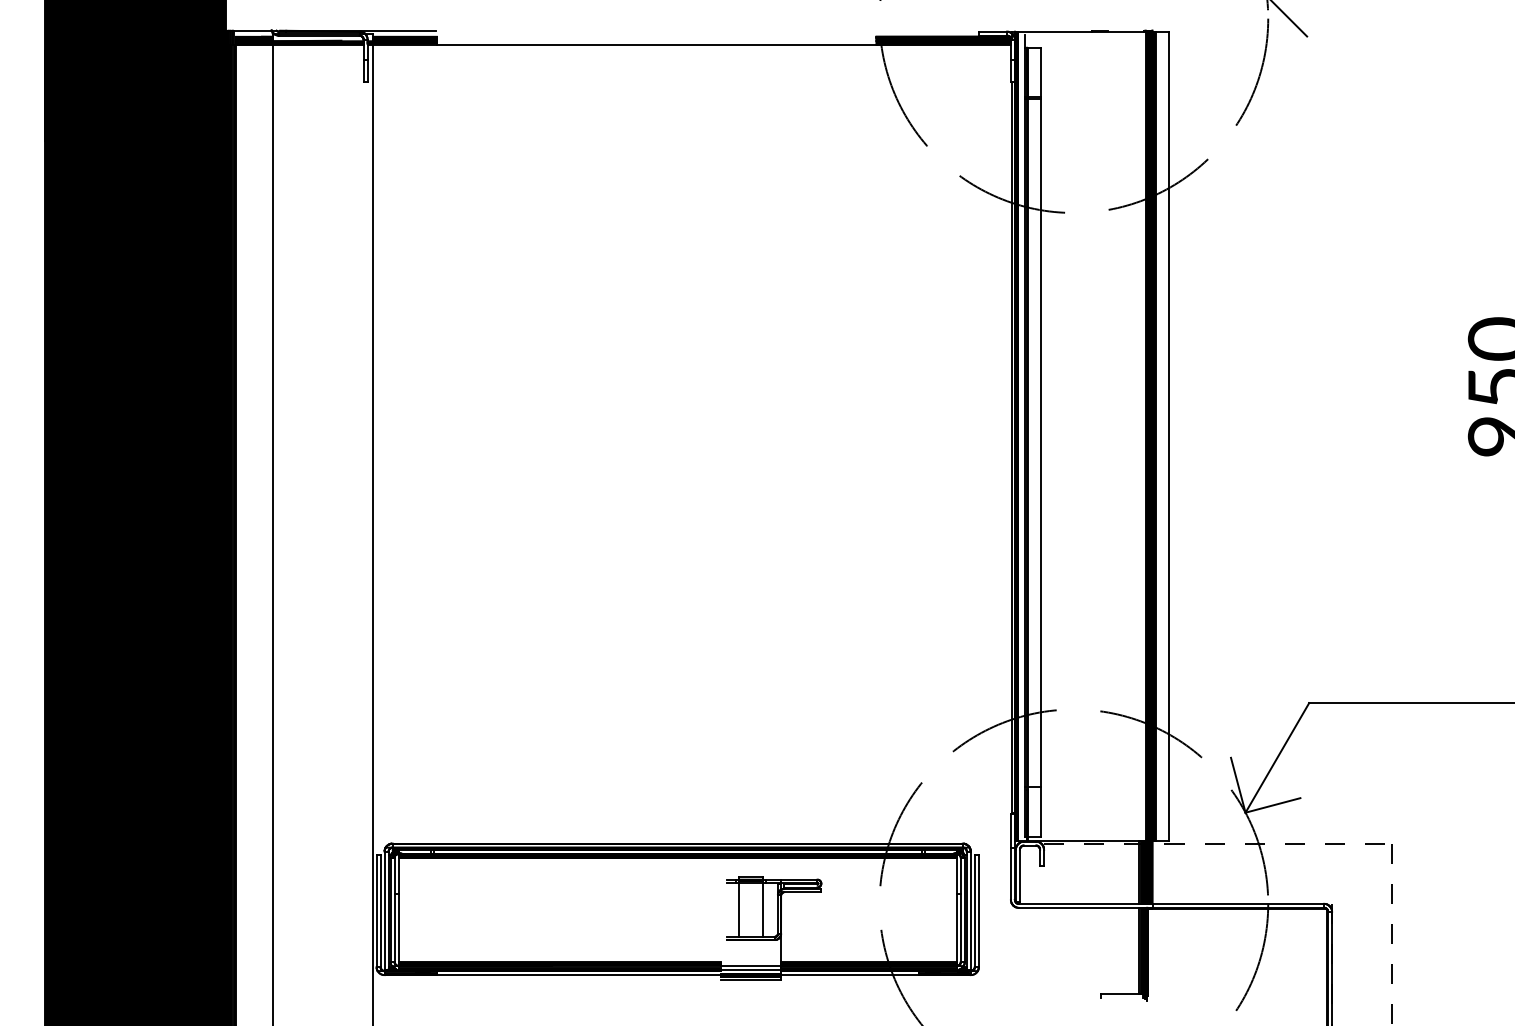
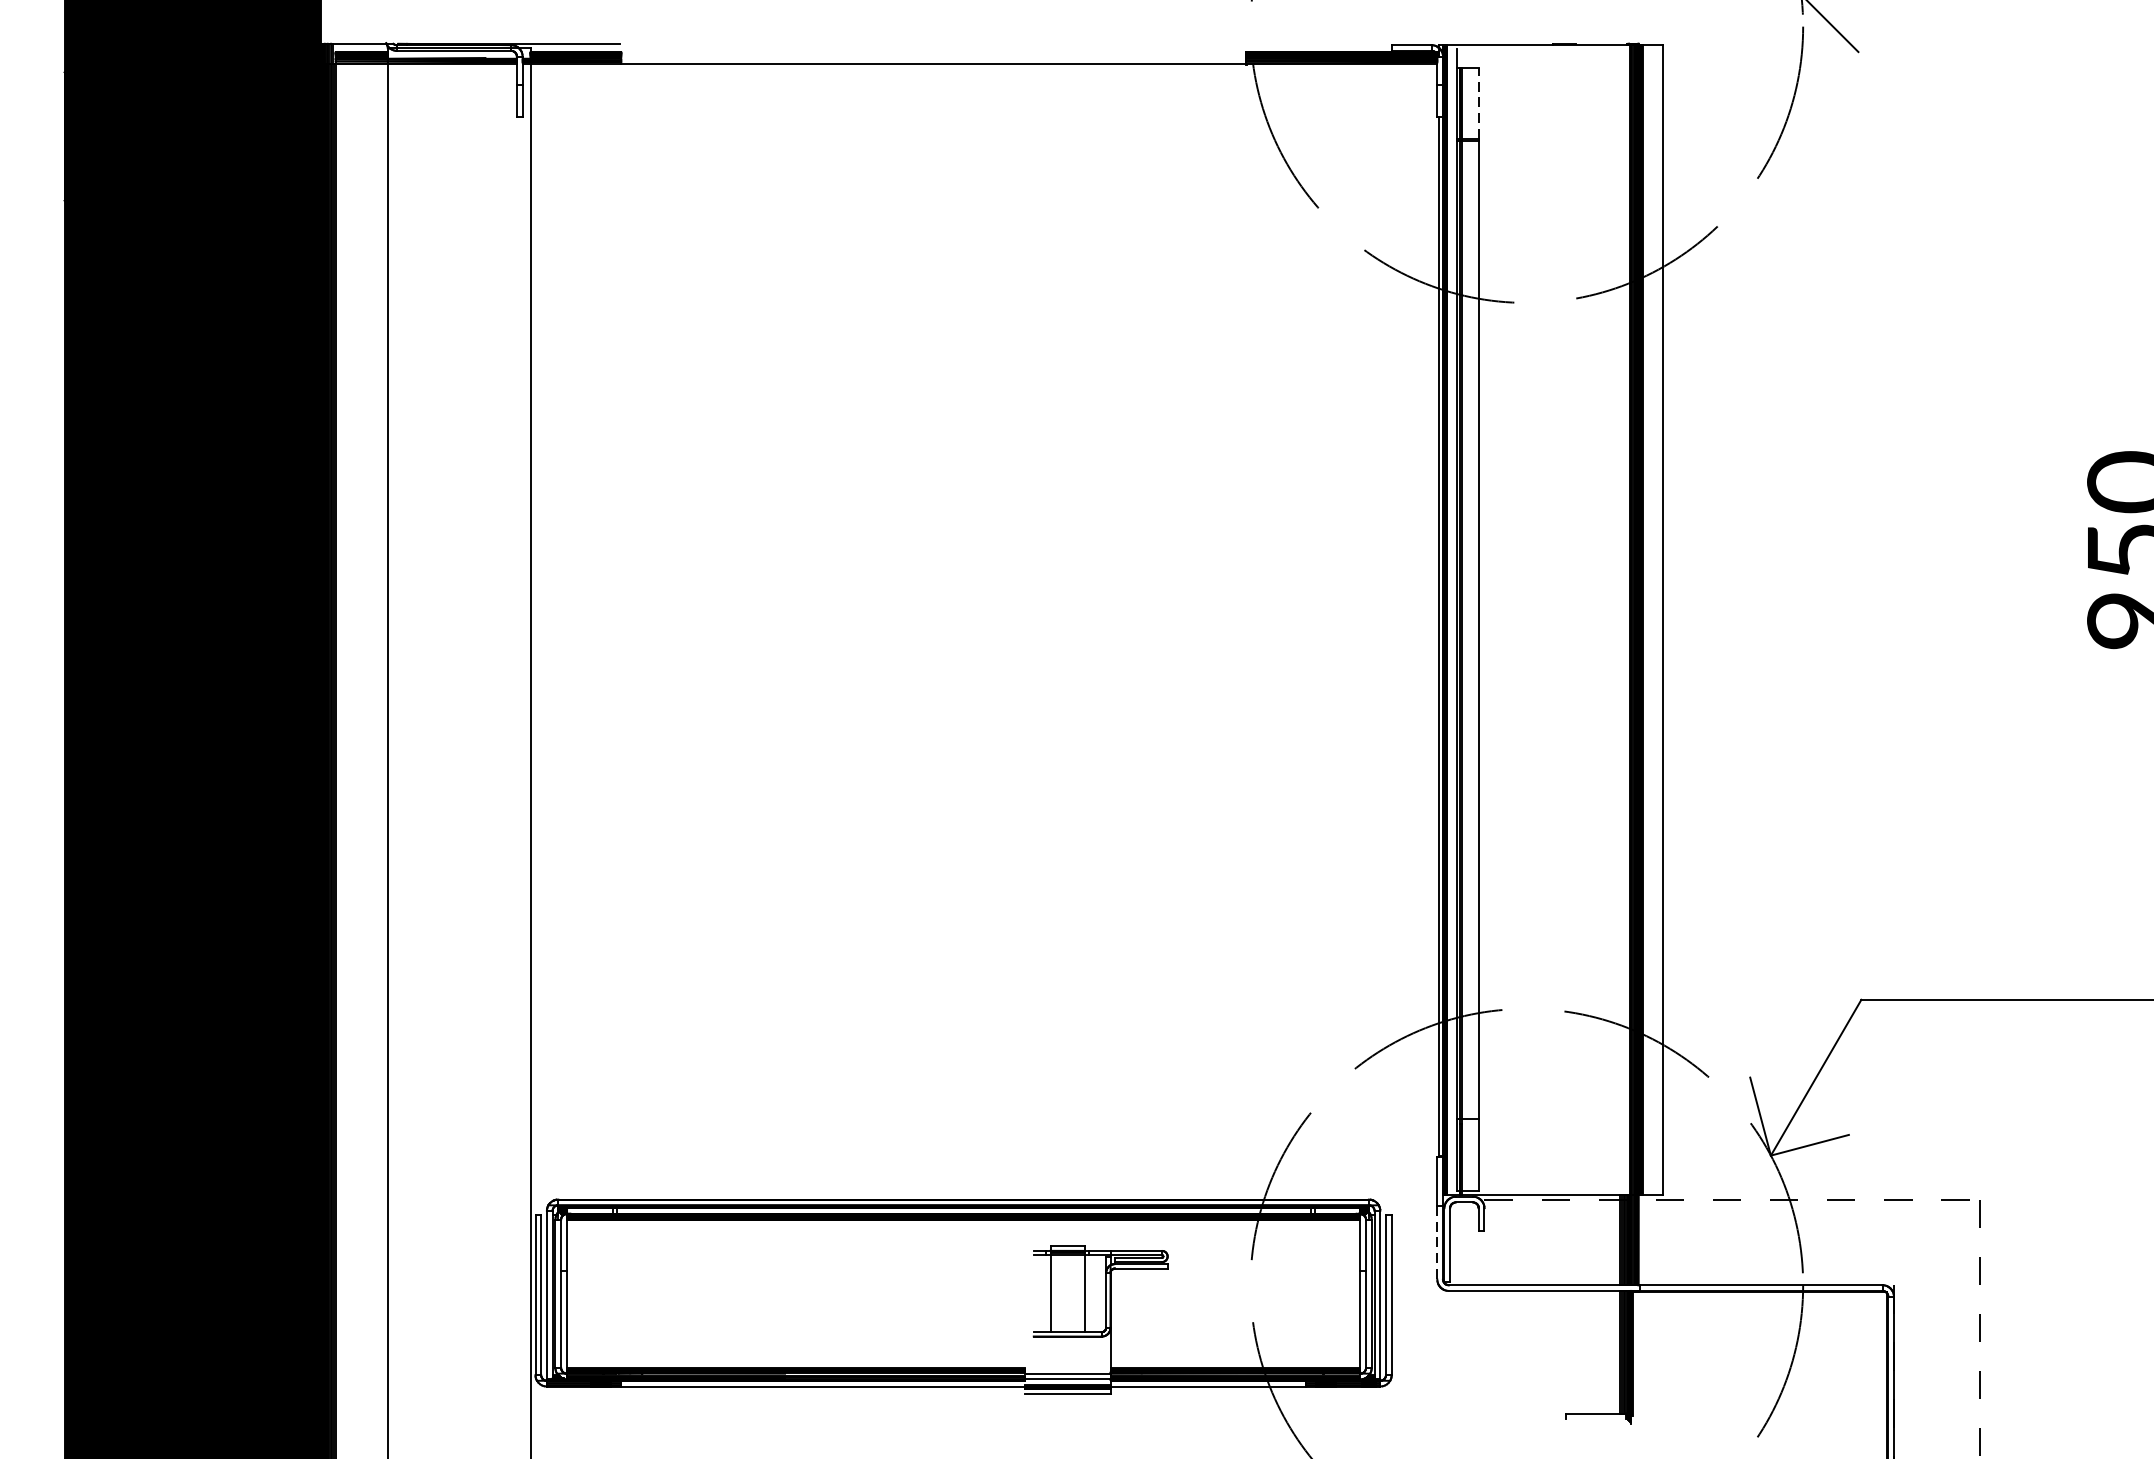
line: (1040, 72) -> (1479, 103), solid -> dashed
line: (1010, 874) -> (1436, 1243), solid -> dashed

